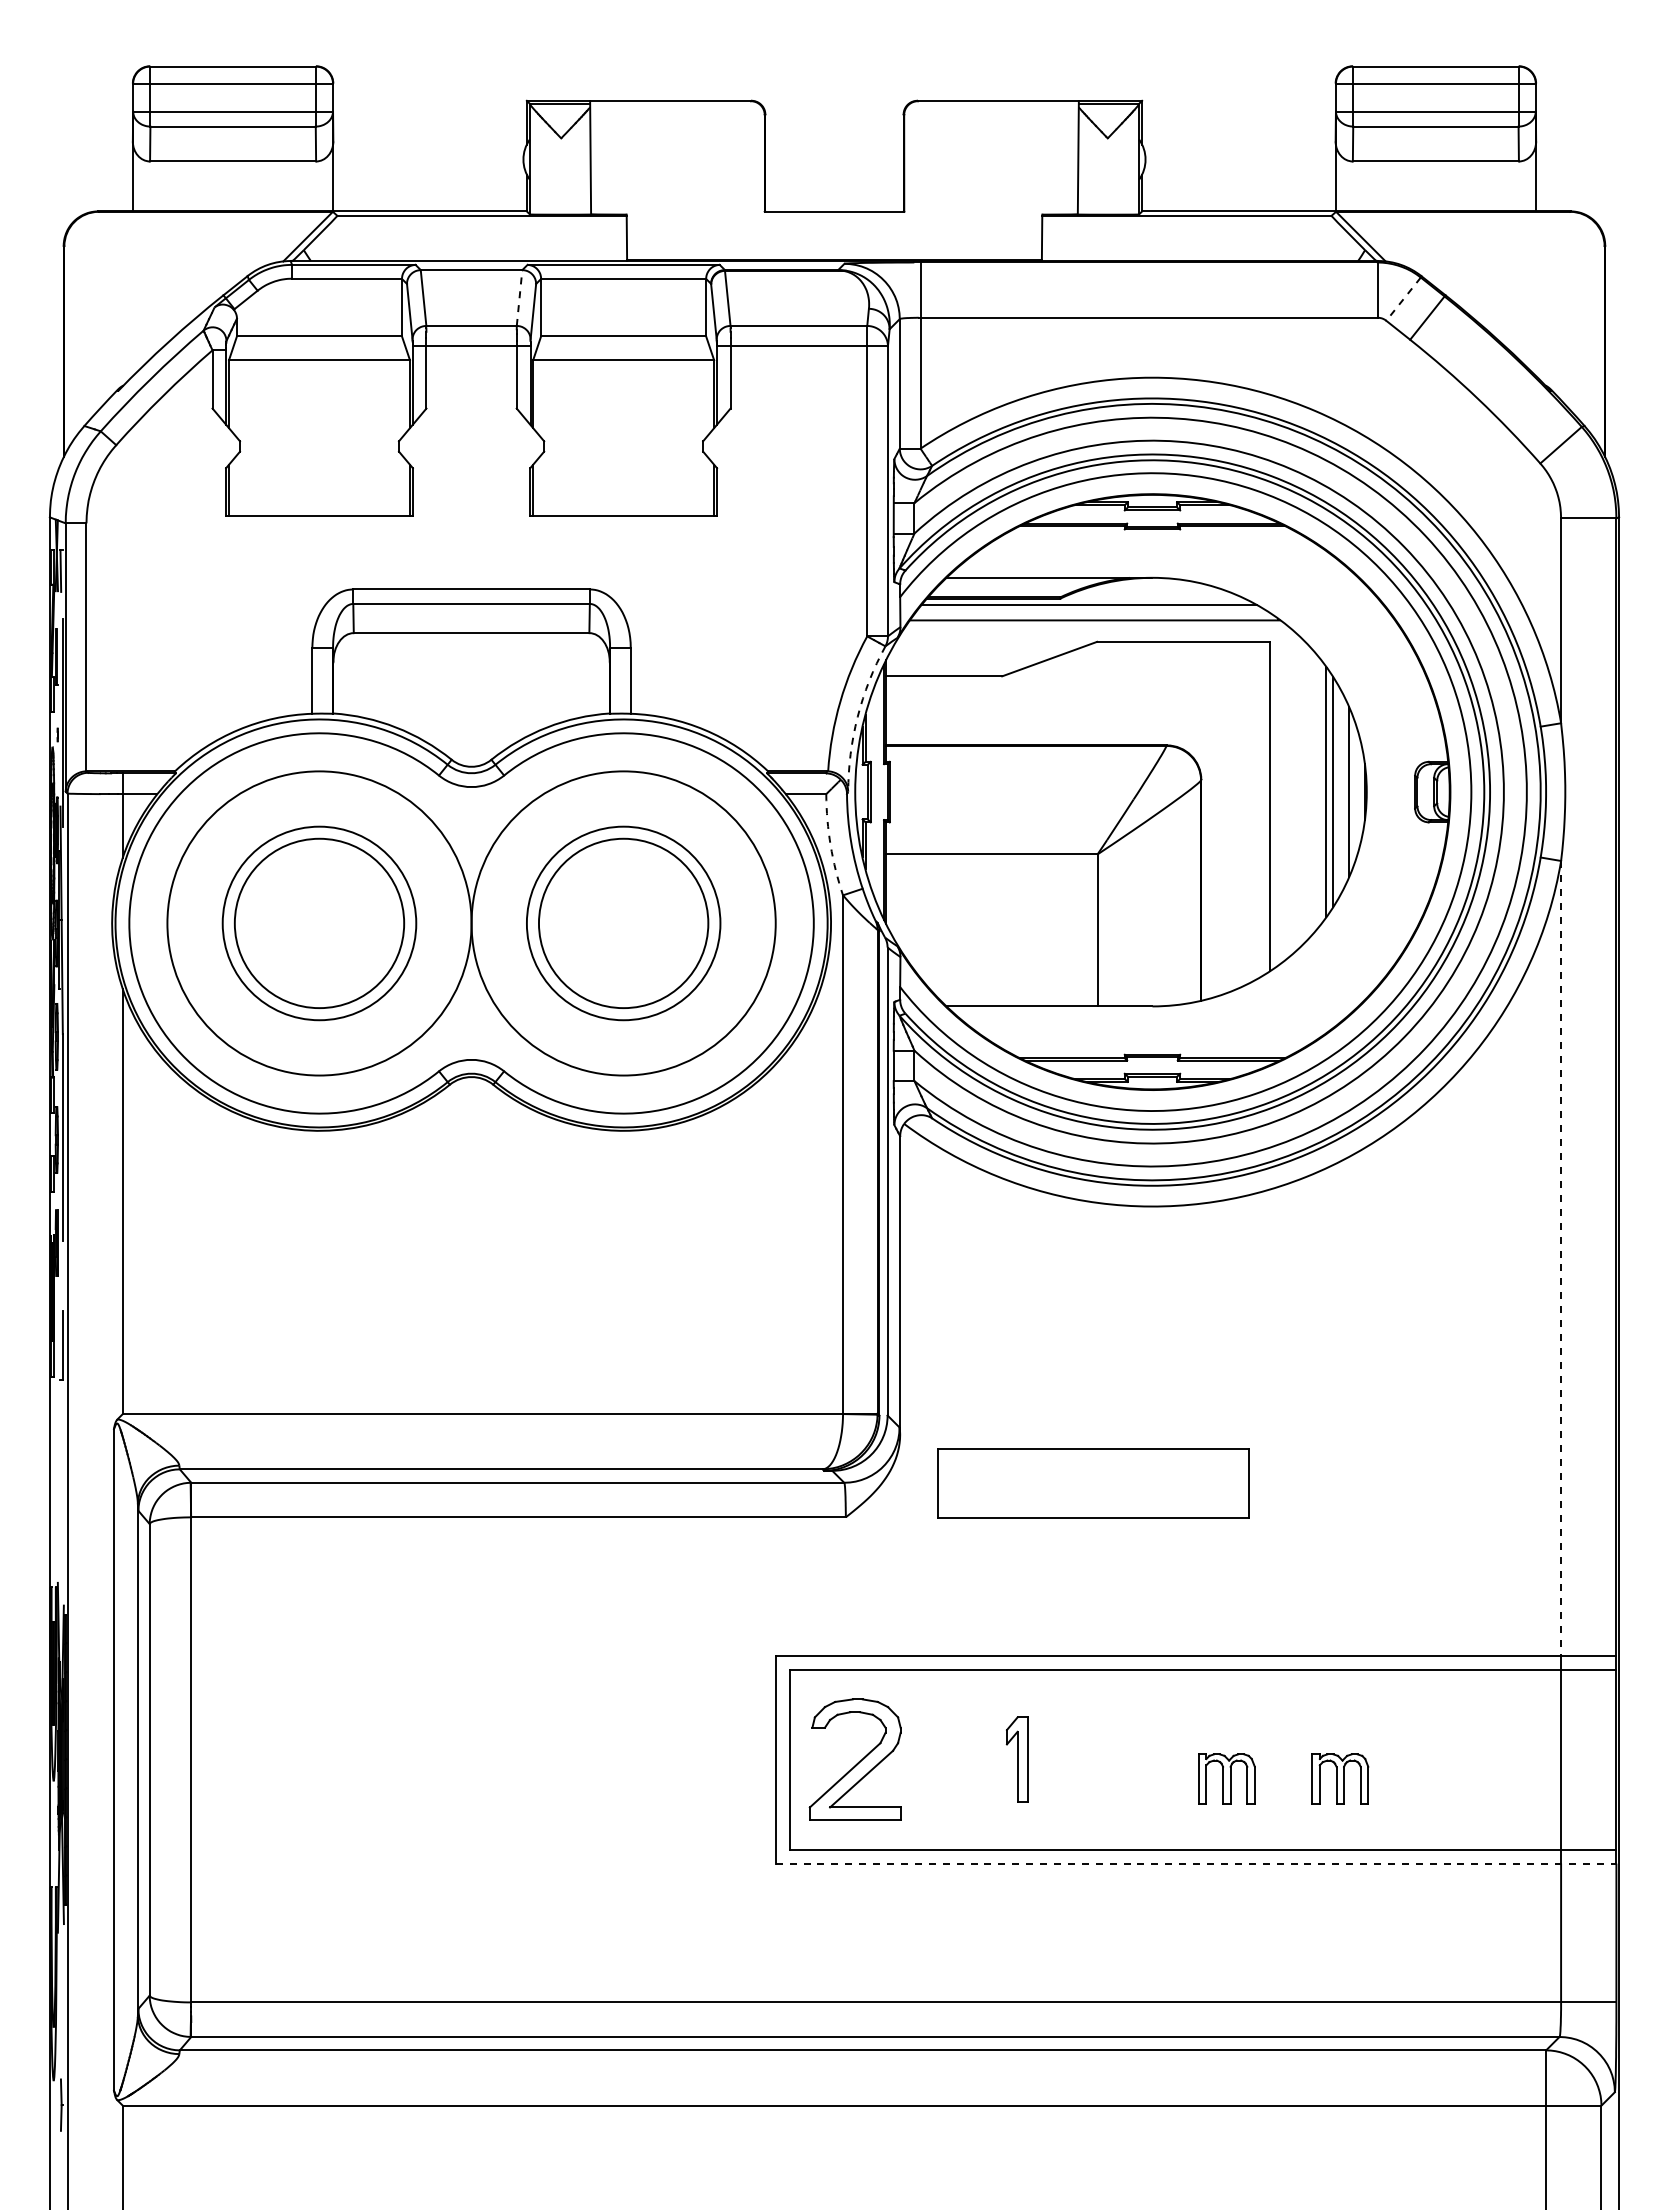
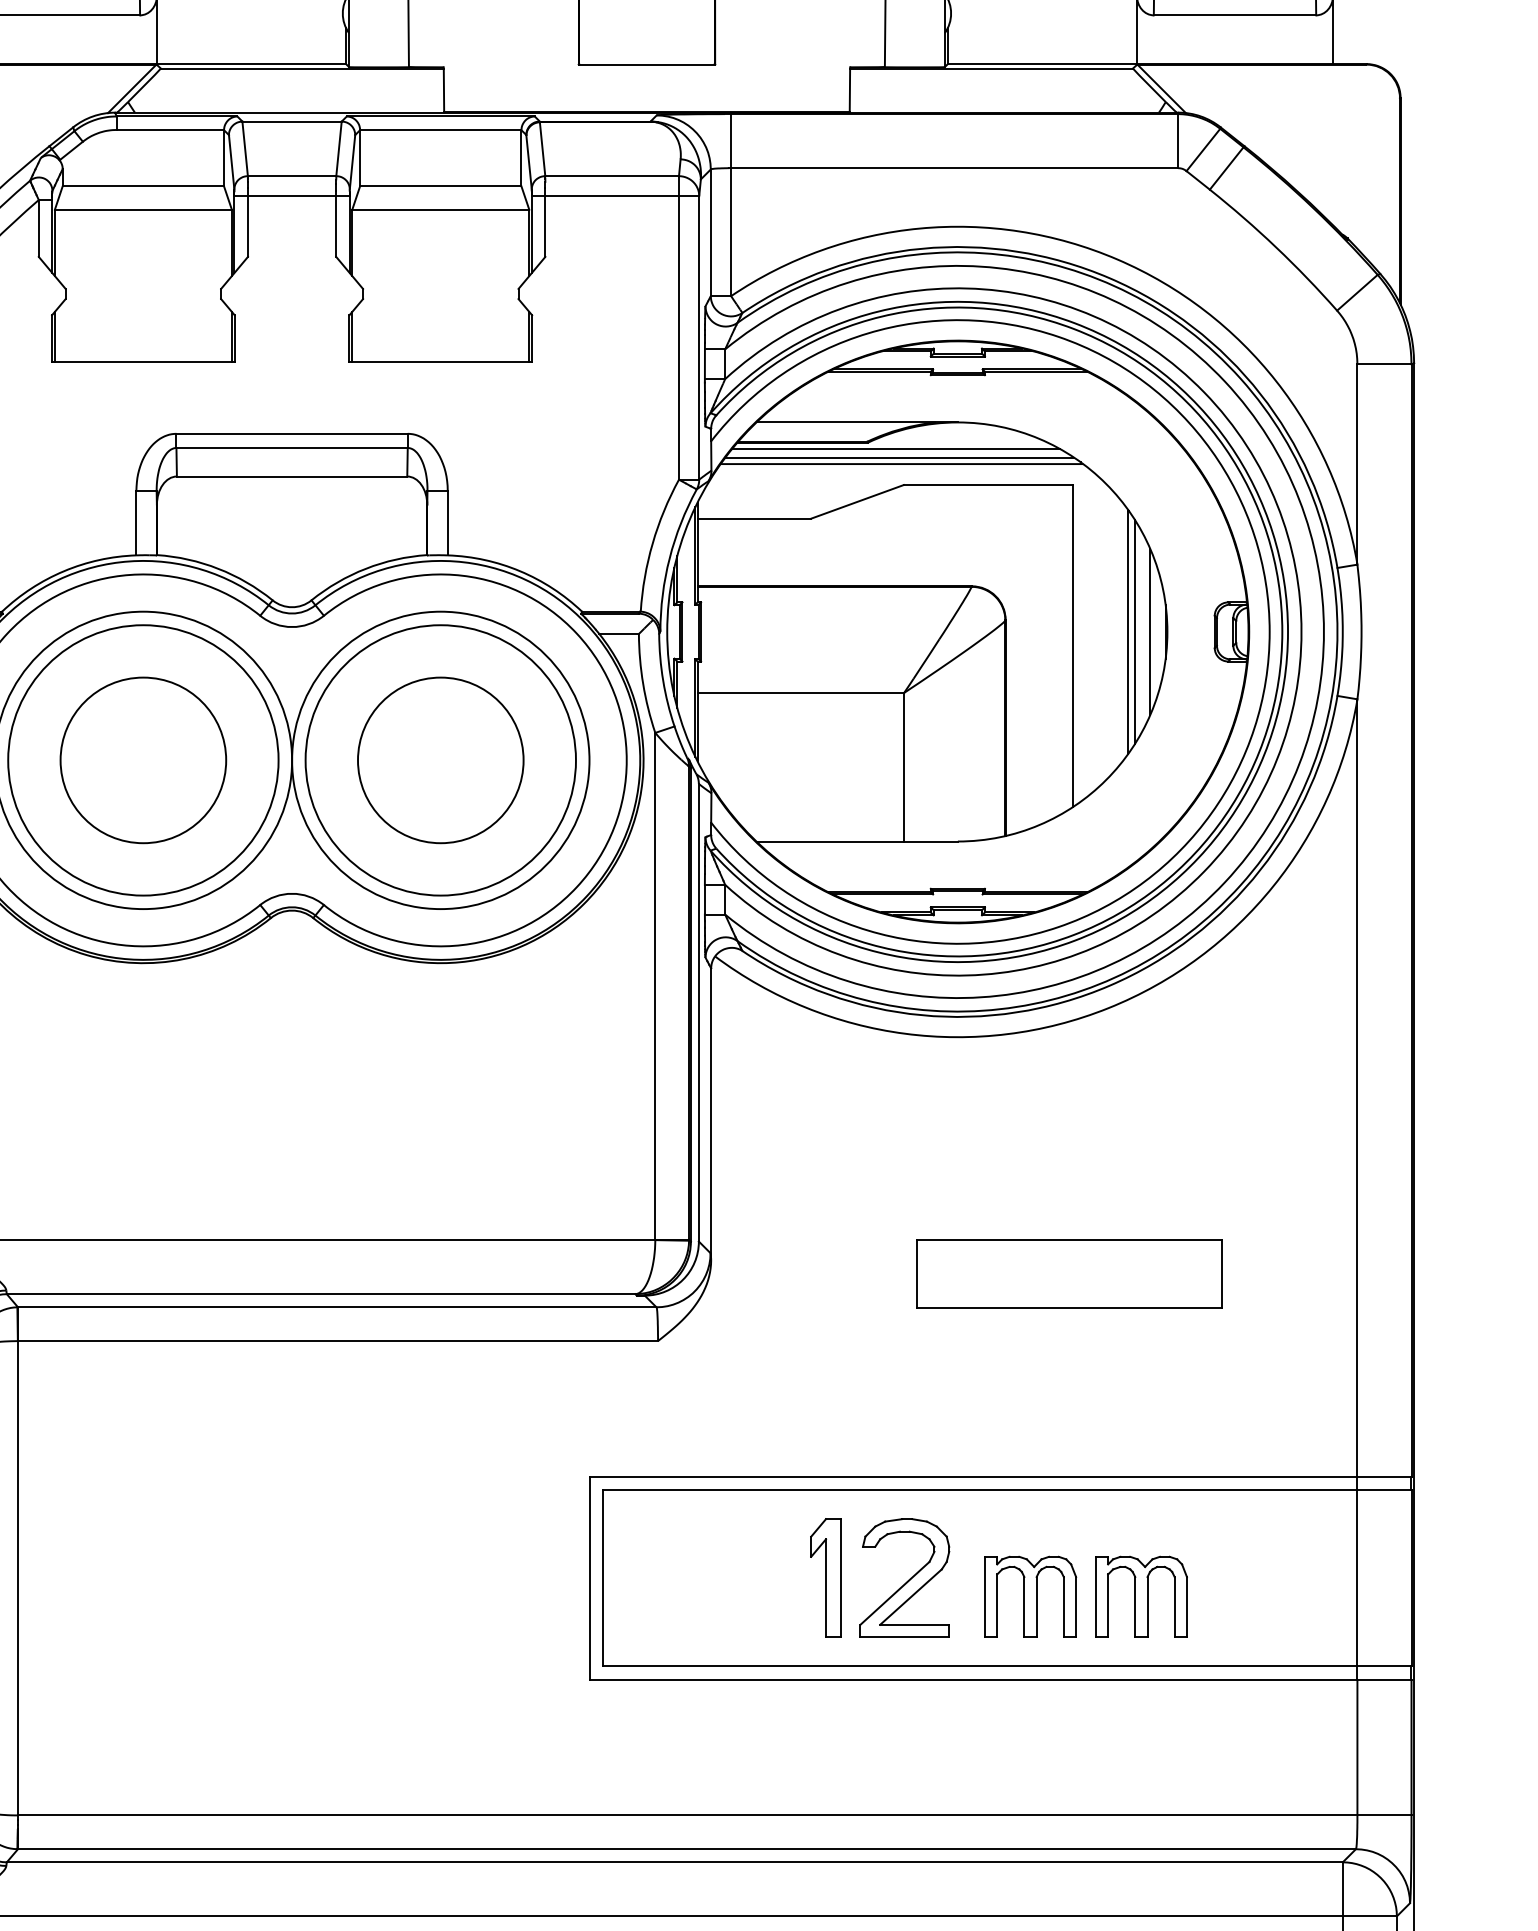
line: (519, 297) -> (338, 148), dashed -> solid
line: (1403, 299) -> (1203, 150), dashed -> solid
line: (1092, 613) -> (899, 457), added
arc: (857, 716) -> (669, 558), dashed -> solid
arc: (830, 845) -> (643, 684), dashed -> solid
circle: (319, 923) -> (143, 760), size x1.43
circle: (623, 923) -> (440, 760), size x1.43
line: (1561, 1258) -> (1357, 1088), dashed -> solid
part: (1093, 1483) -> (1069, 1273), moved
part: (854, 1759) -> (904, 1577), moved
part: (1017, 1759) -> (825, 1577), size x1.43
part: (1226, 1778) -> (1030, 1596), size x1.67
part: (1340, 1778) -> (1141, 1596), size x1.67
line: (1196, 1863) -> (1000, 1679), dashed -> solid

